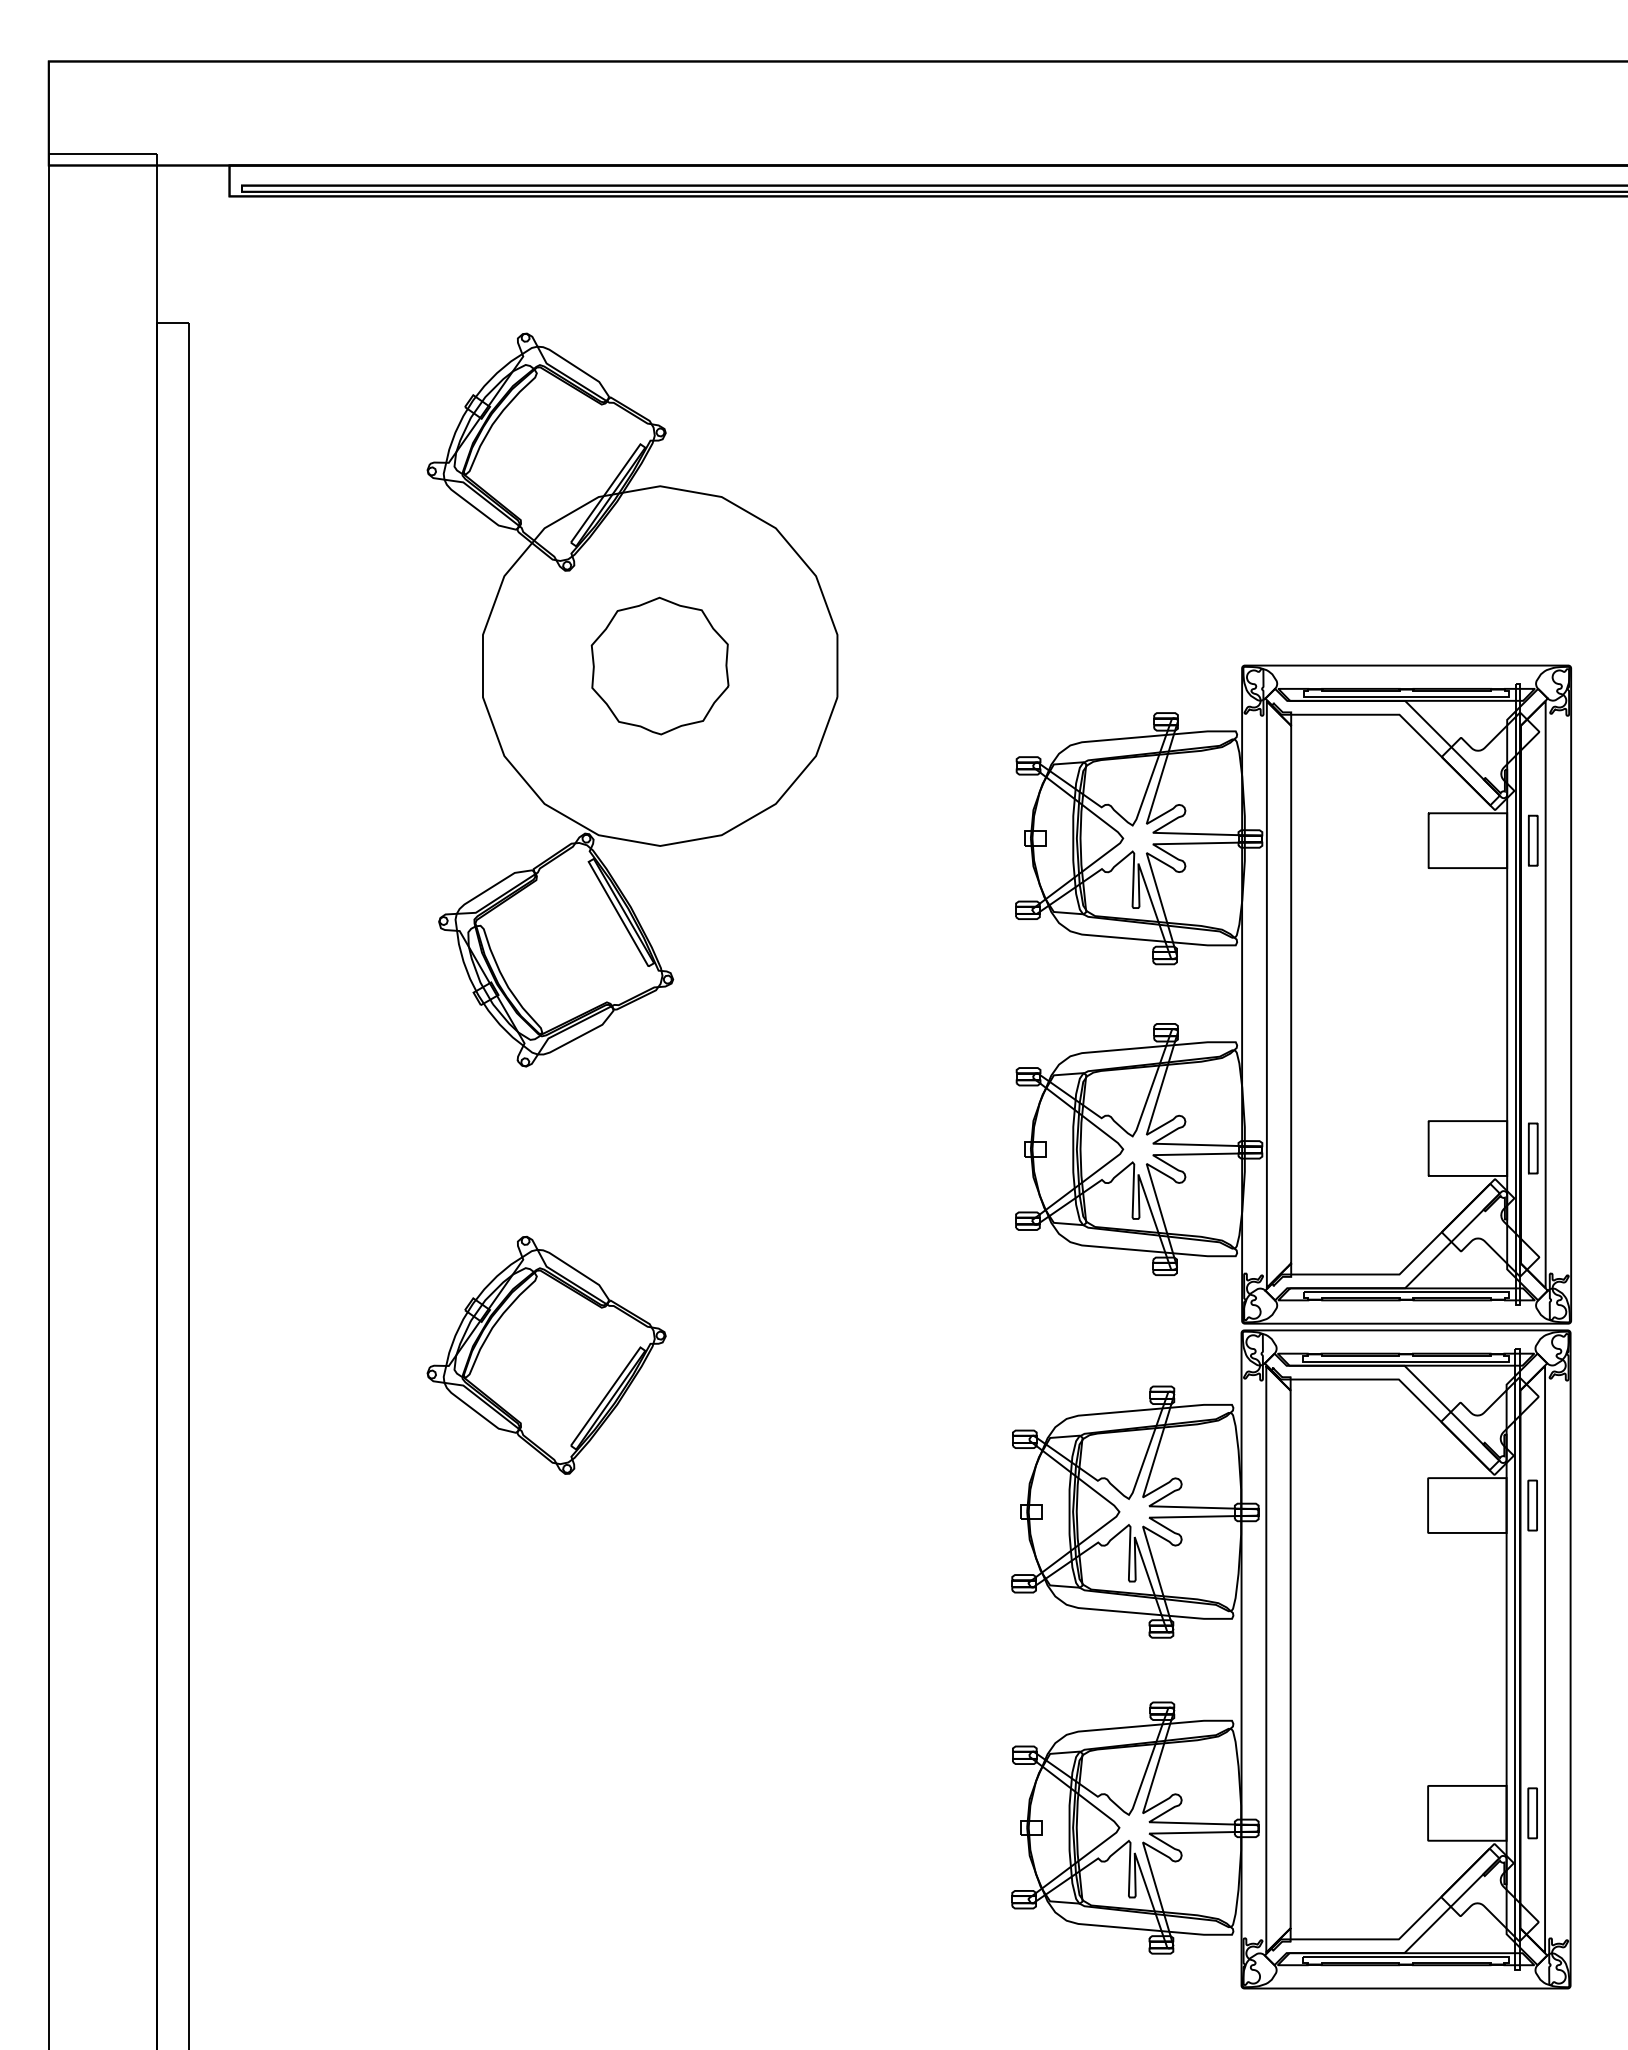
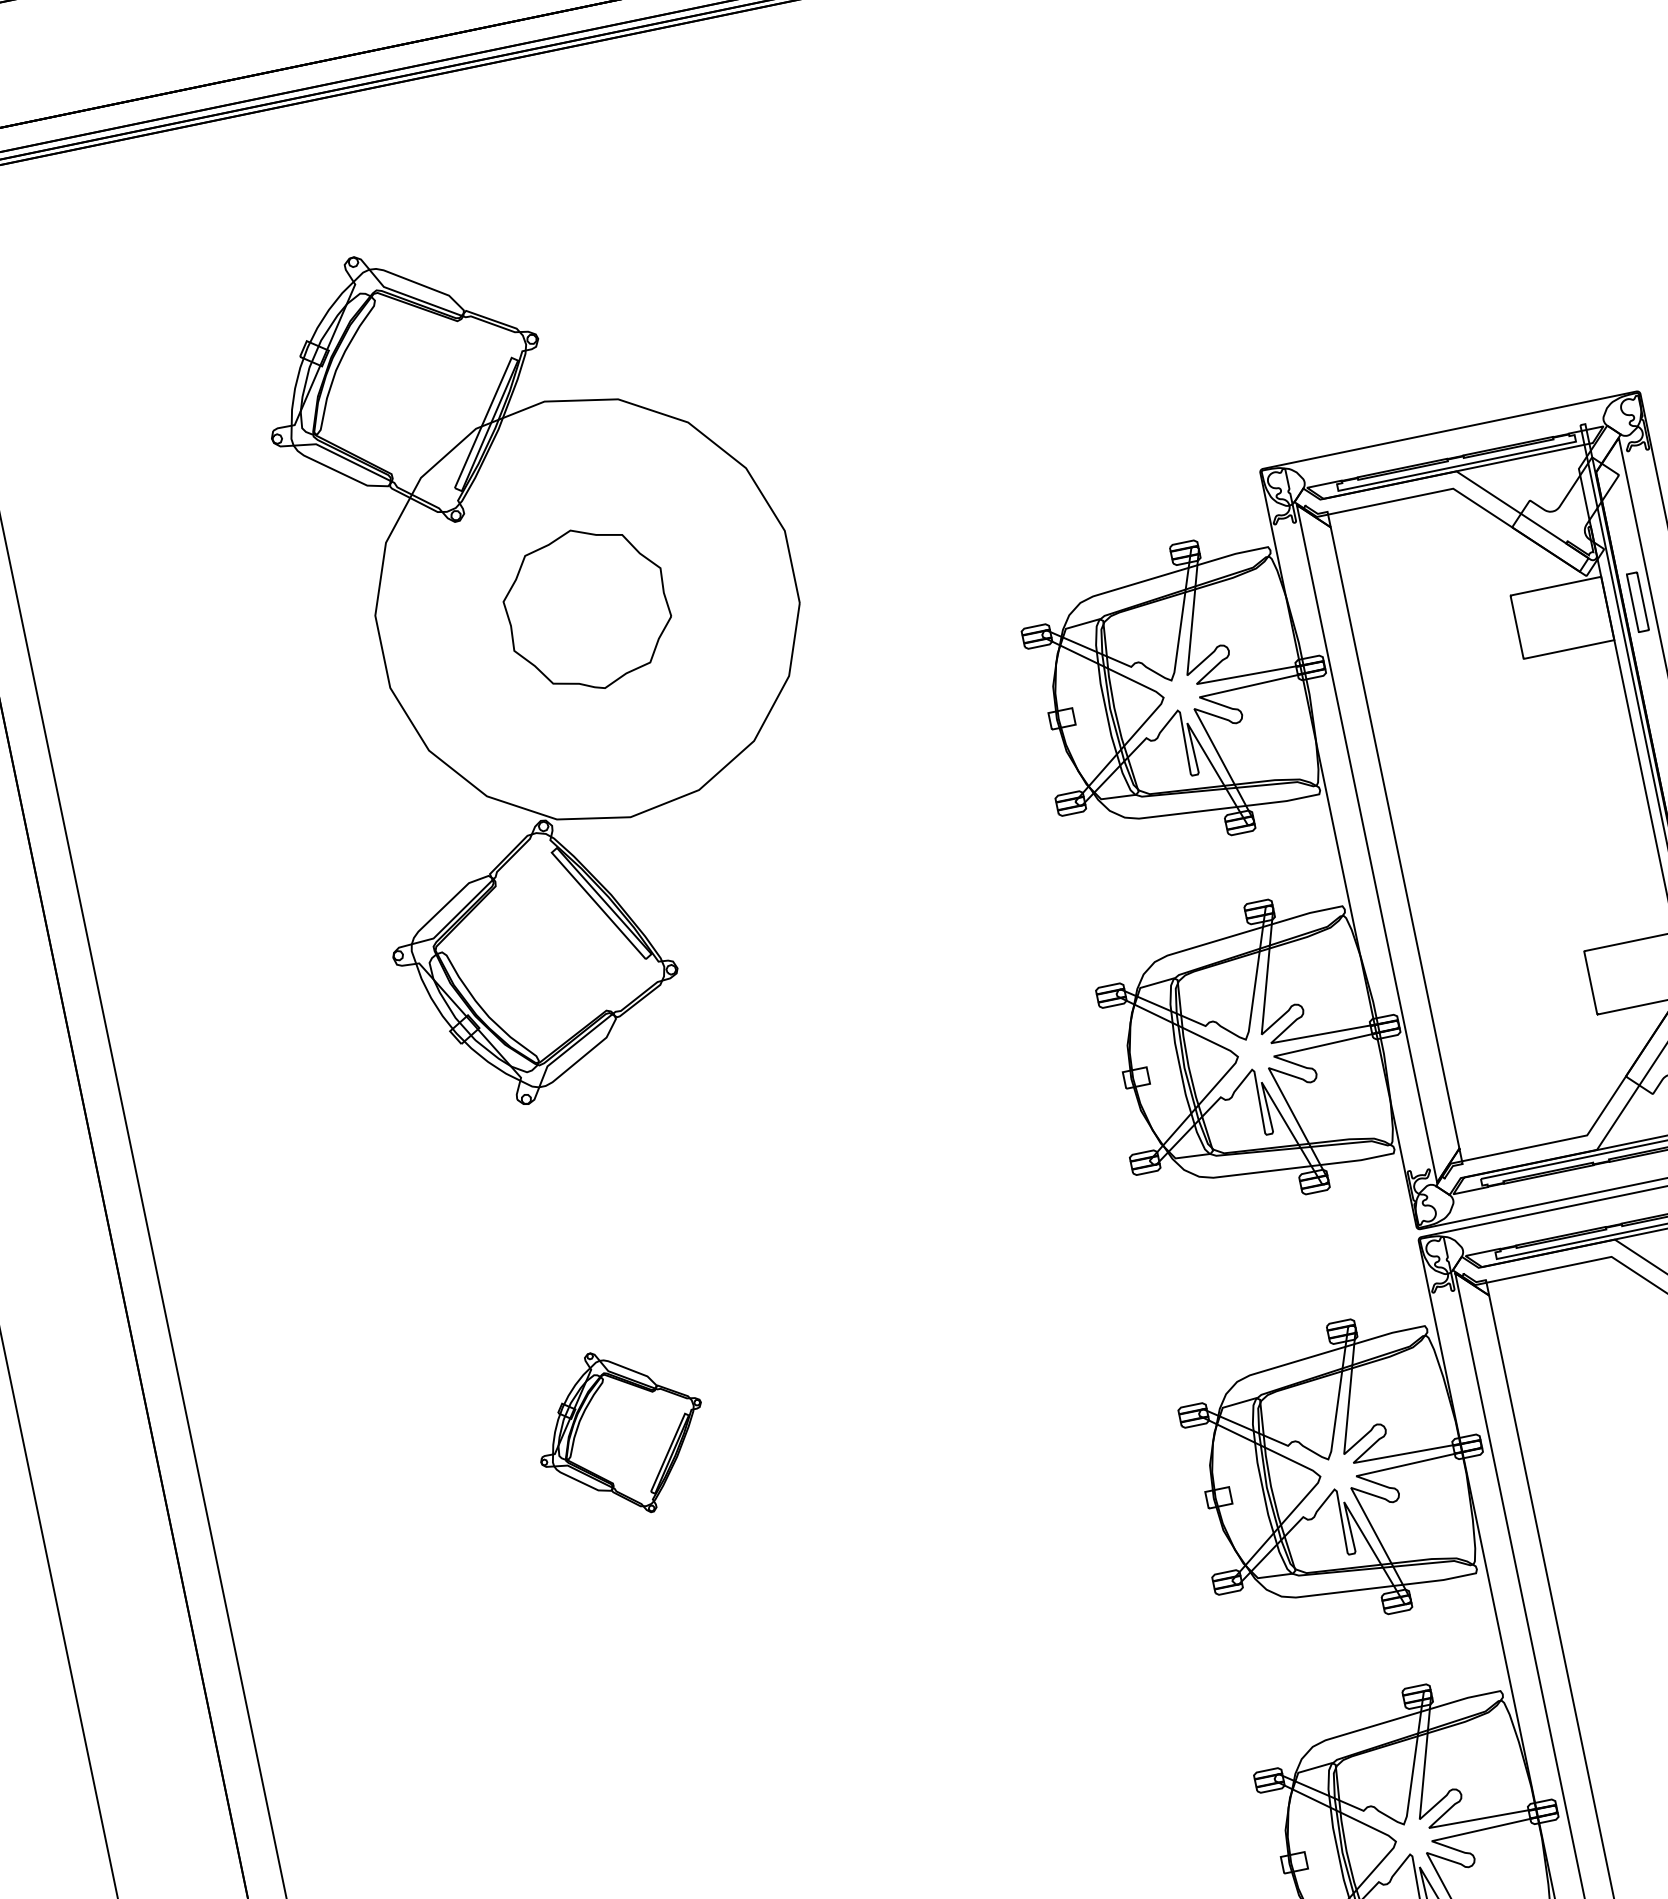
part: (546, 1354) -> (620, 1431), size x0.6

